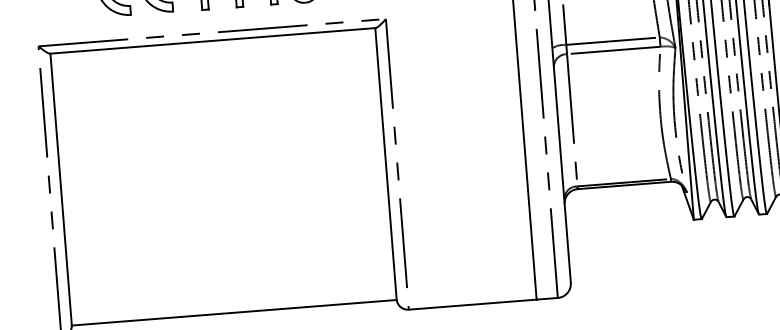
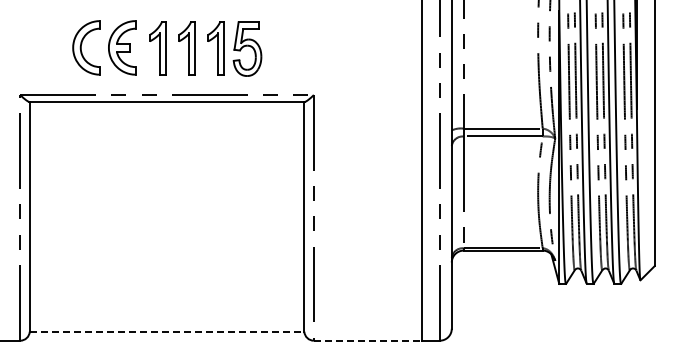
line: (473, 304) -> (368, 340), solid -> dashed
line: (234, 312) -> (167, 331), solid -> dashed

